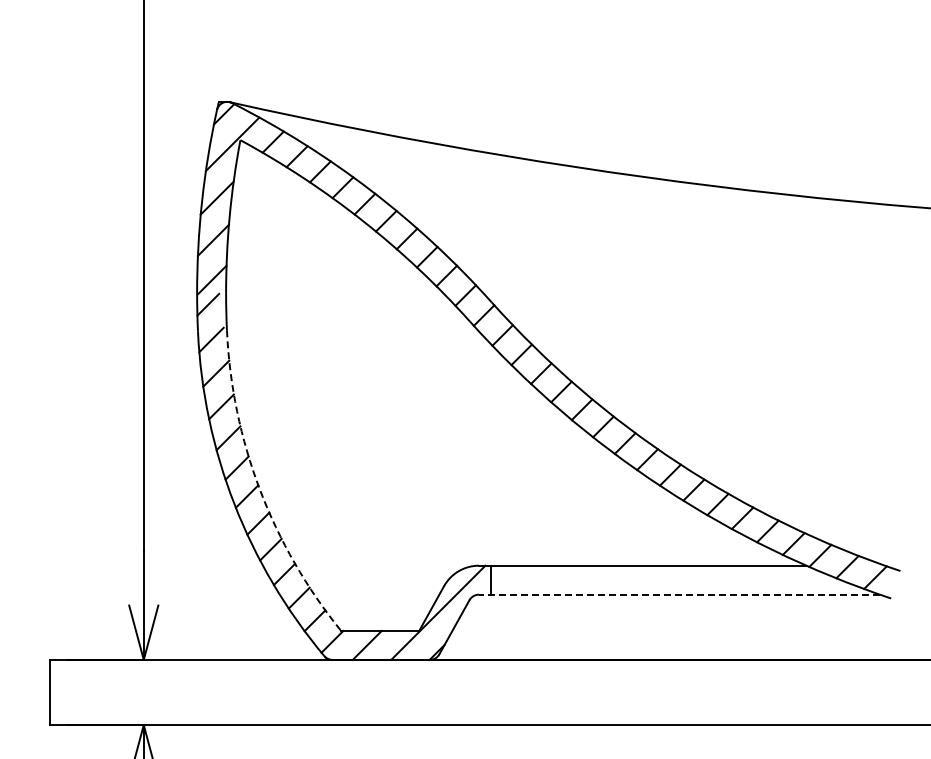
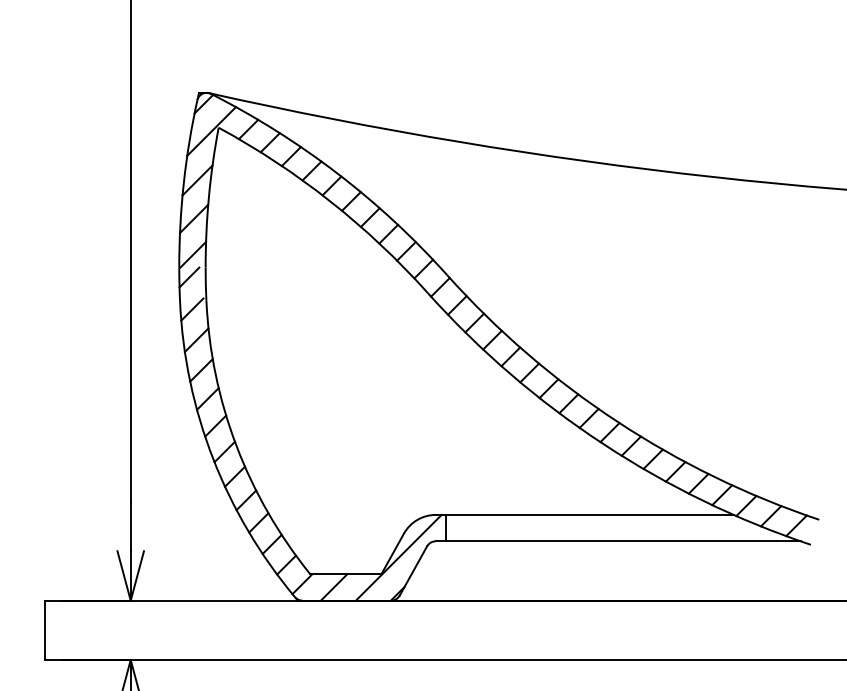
arc: (259, 489) -> (236, 445), dashed -> solid
line: (679, 594) -> (618, 541), dashed -> solid

